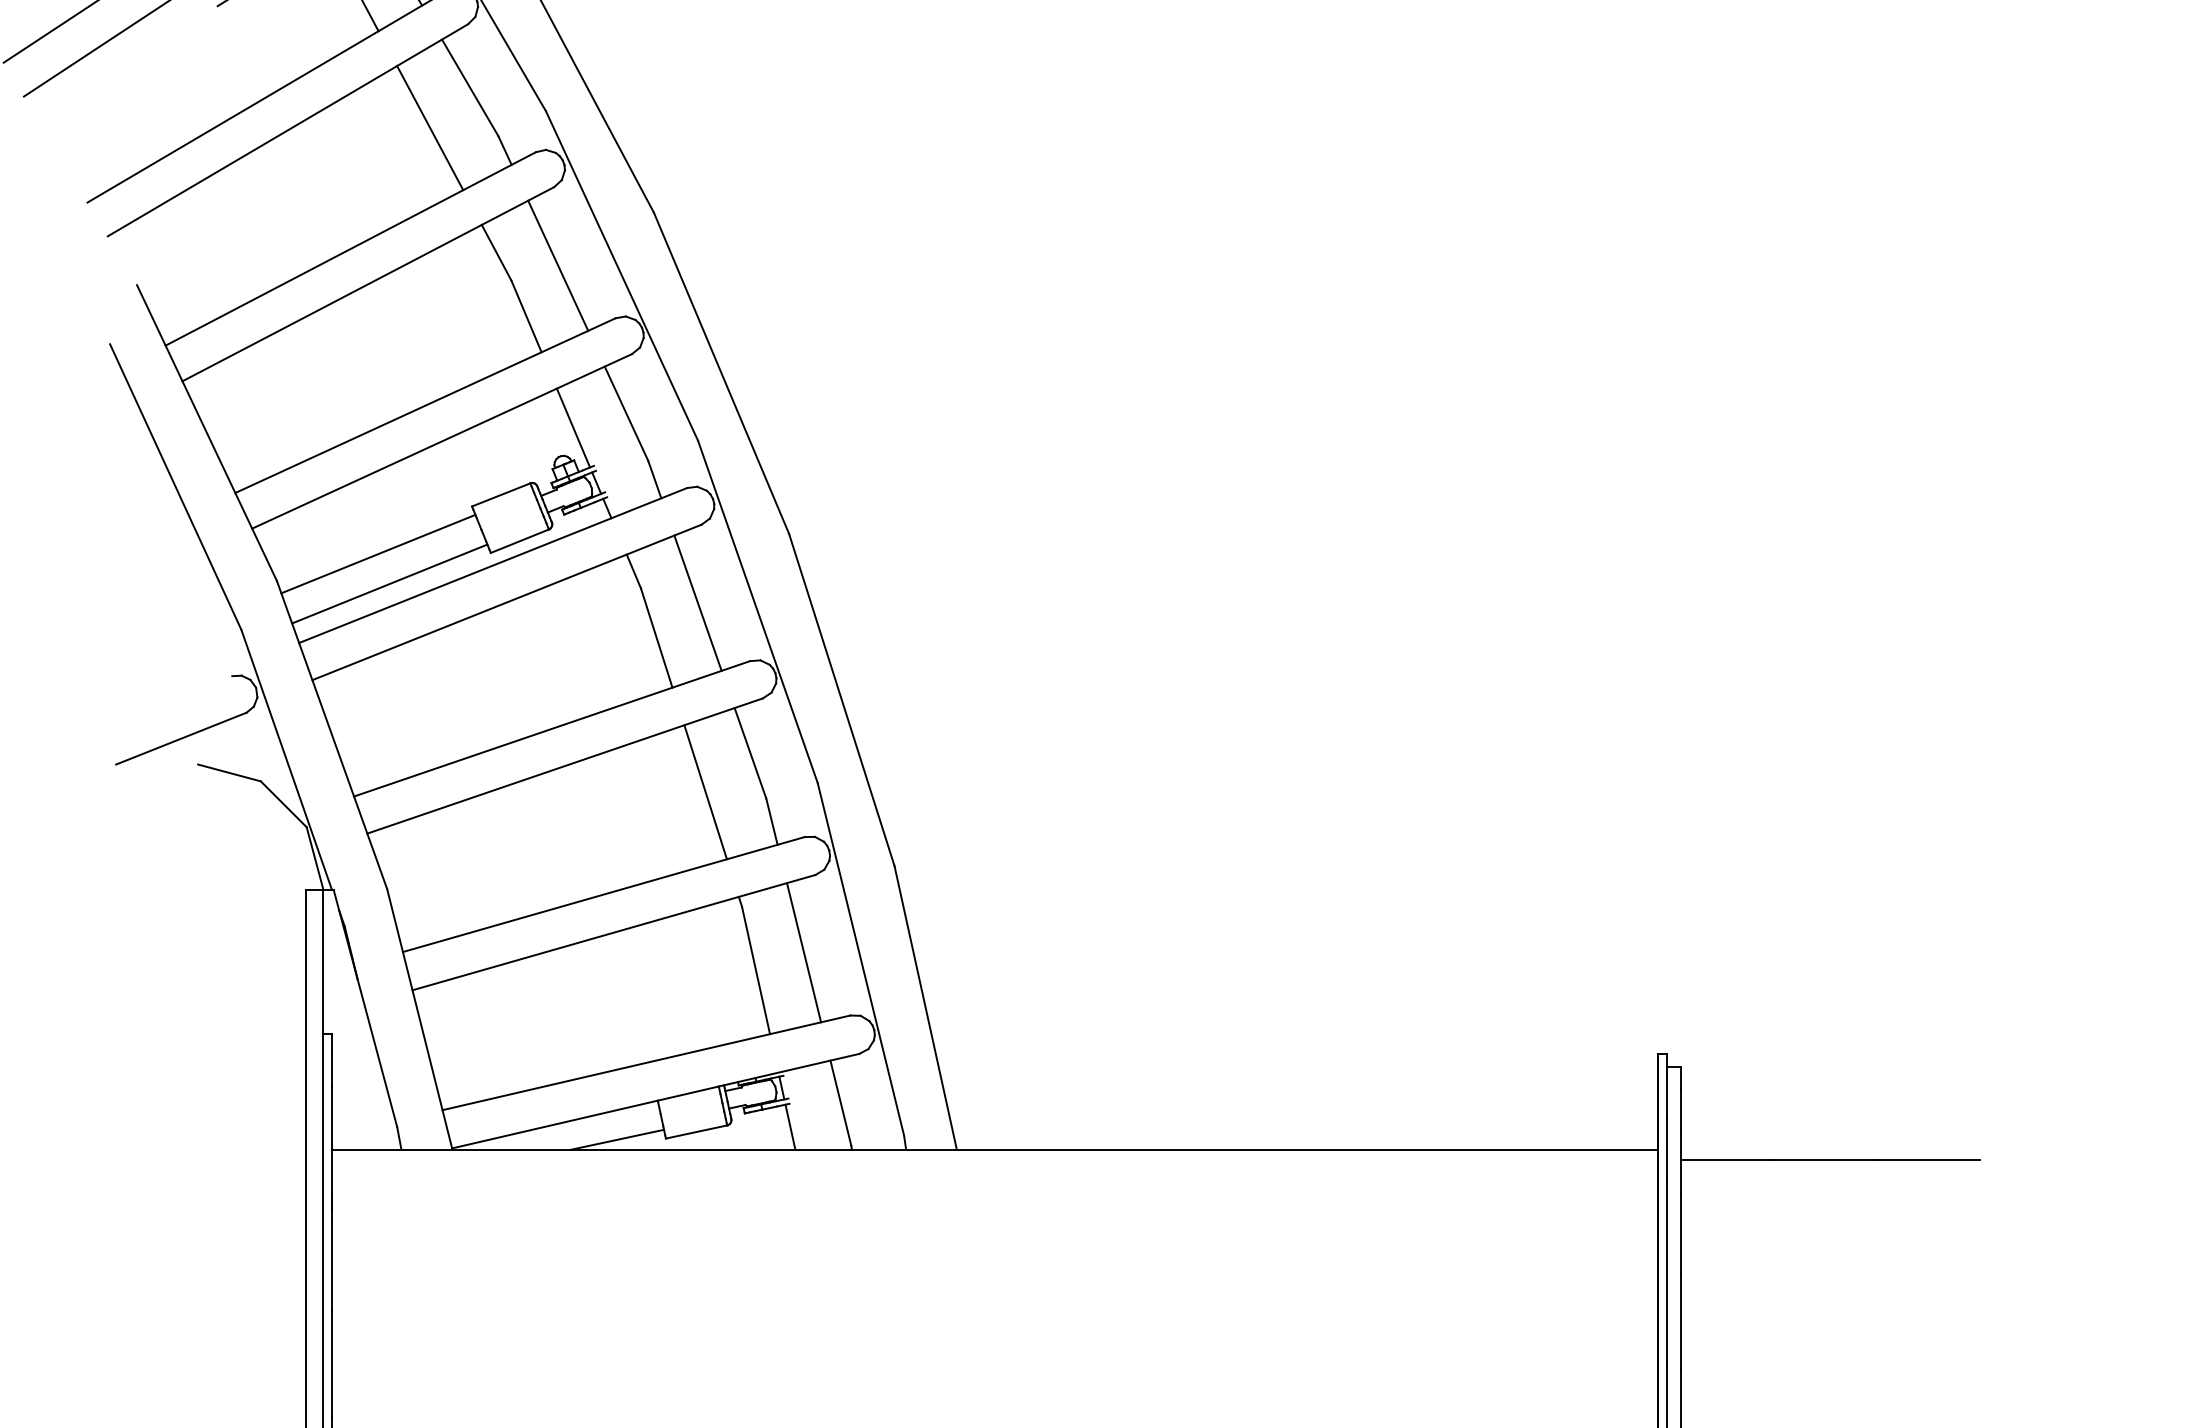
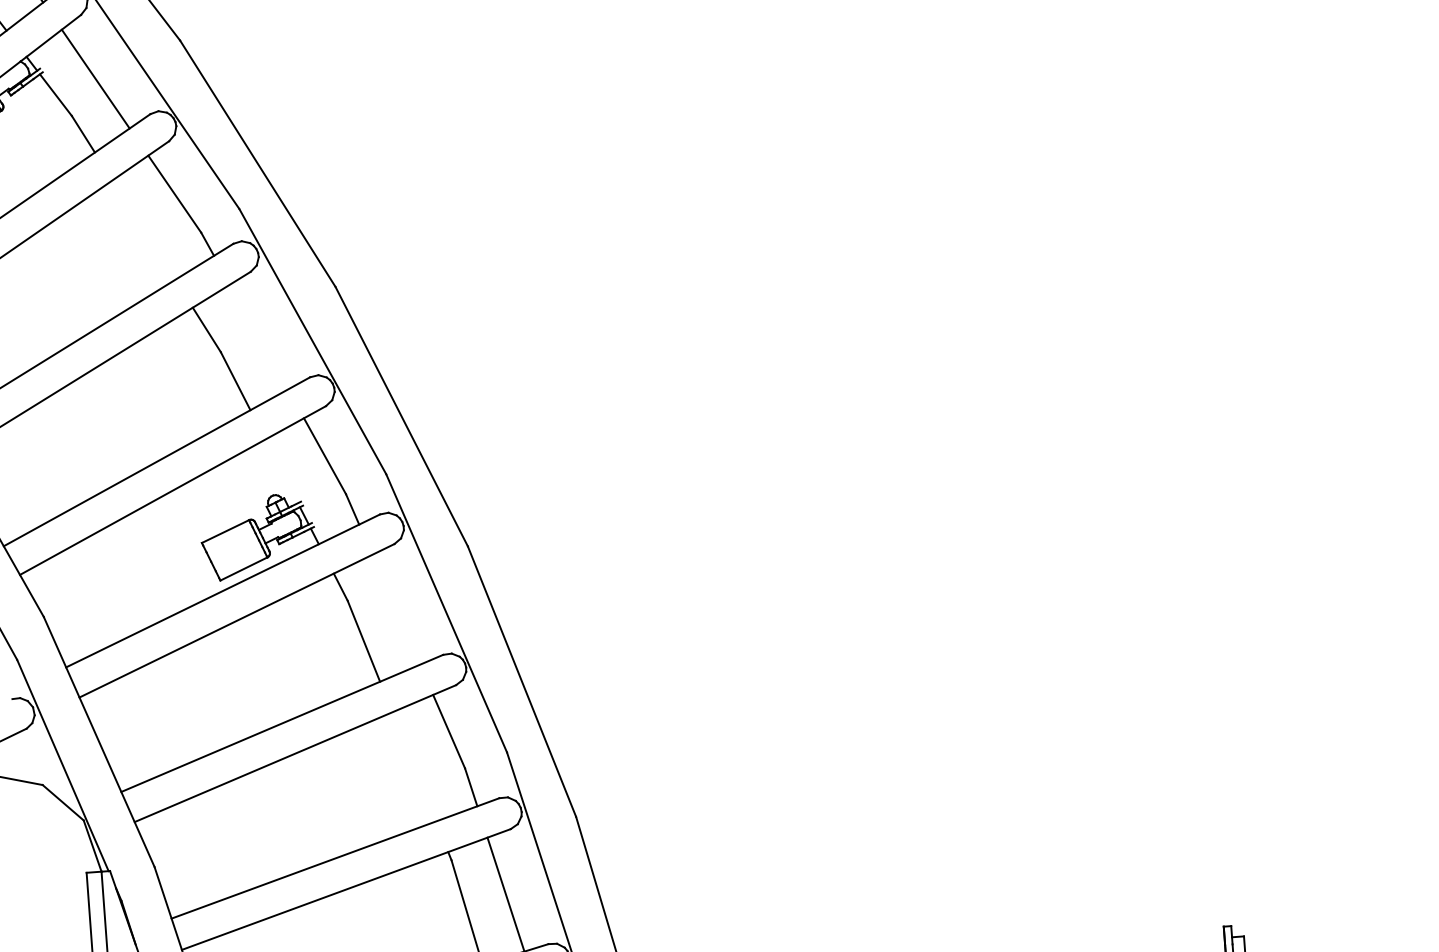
line: (430, 128) -> (144, 230), removed
line: (558, 265) -> (259, 336), removed
line: (573, 427) -> (281, 470), removed
line: (378, 553) -> (126, 587), removed
line: (389, 583) -> (137, 612), removed
line: (697, 602) -> (395, 609), removed
line: (705, 792) -> (414, 767), removed

